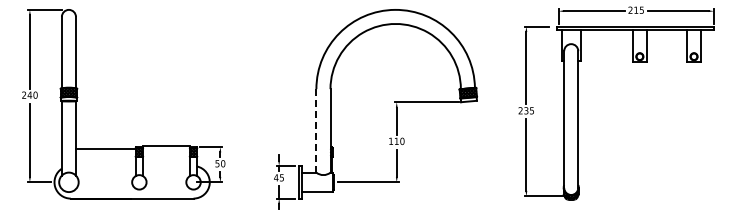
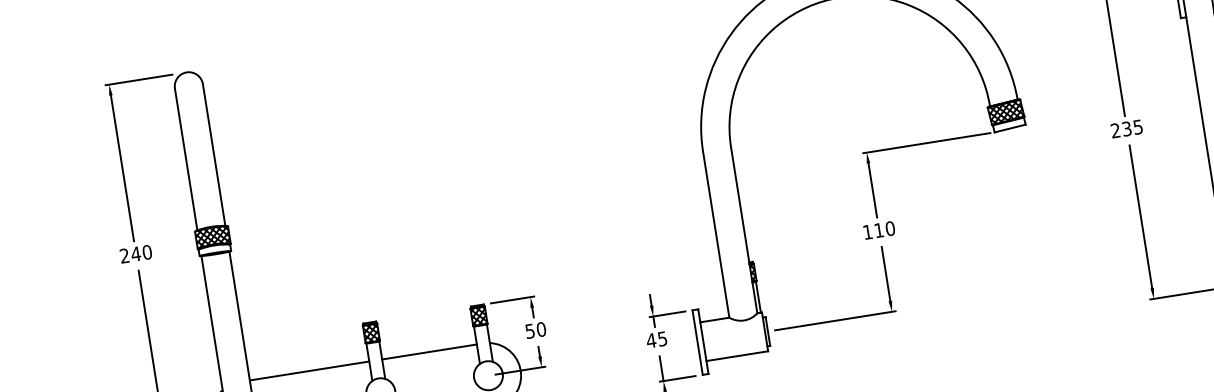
line: (316, 130) -> (716, 234), dashed -> solid
line: (166, 146) -> (429, 352), moved
line: (106, 149) -> (310, 371), moved

